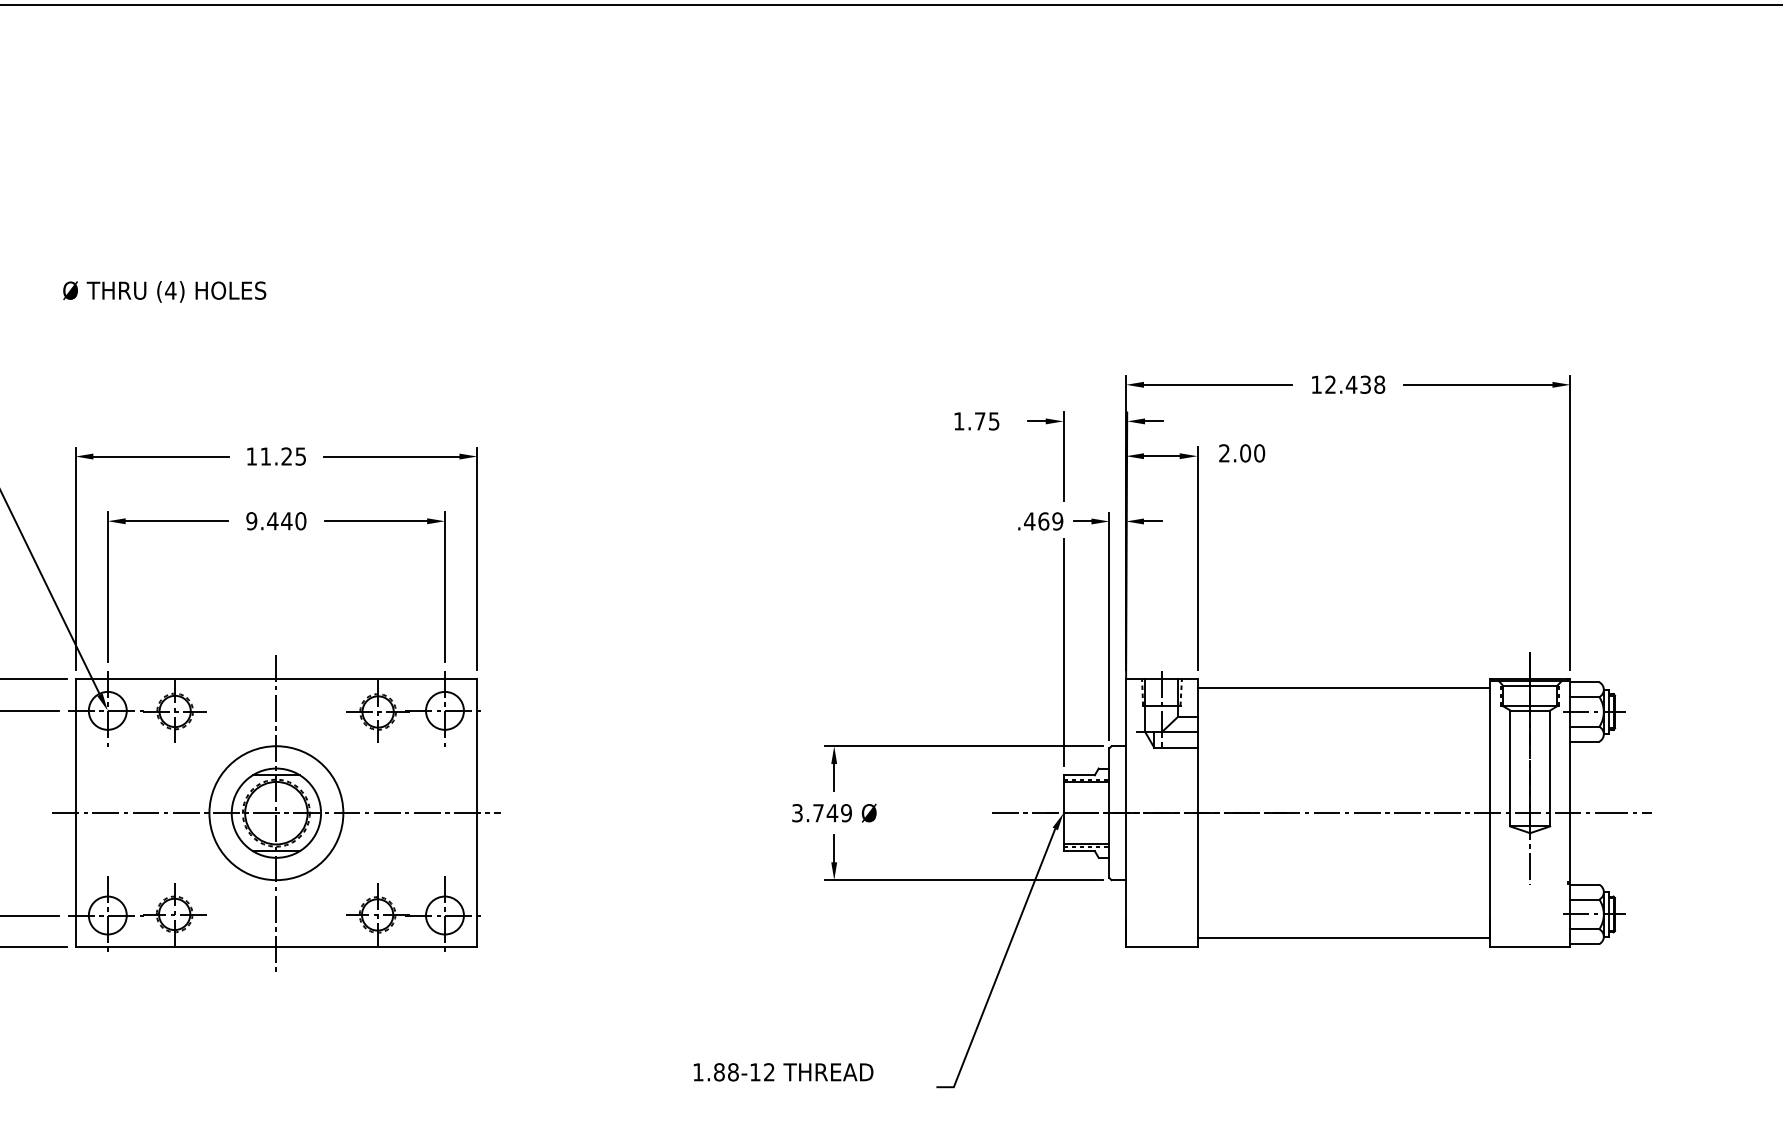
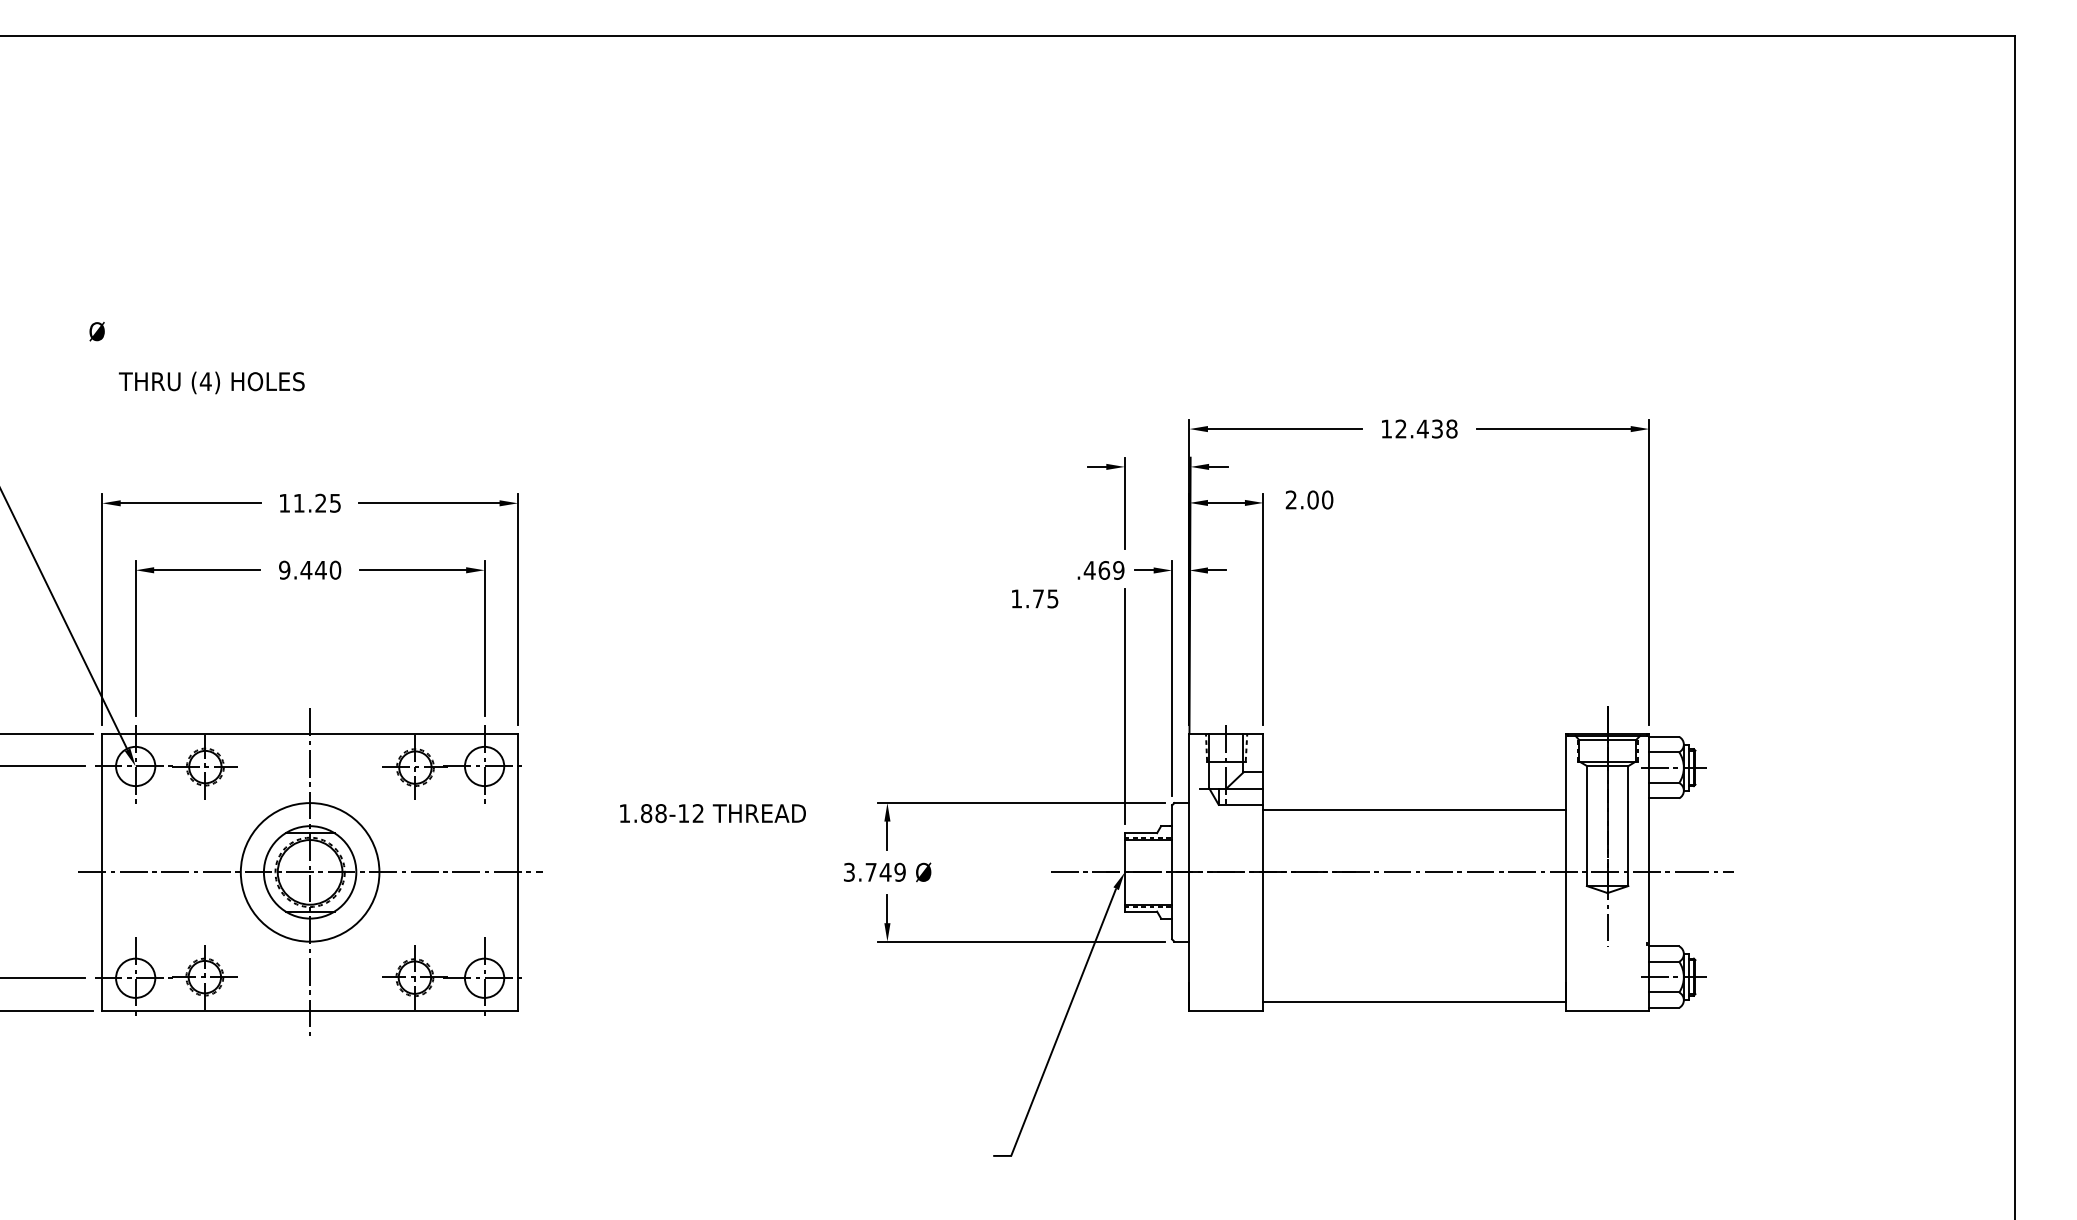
text: (176, 291) -> (211, 382), moved
text: (977, 420) -> (1035, 598), moved
line: (1343, 688) -> (1414, 810), moved
text: (783, 1072) -> (712, 813), moved

